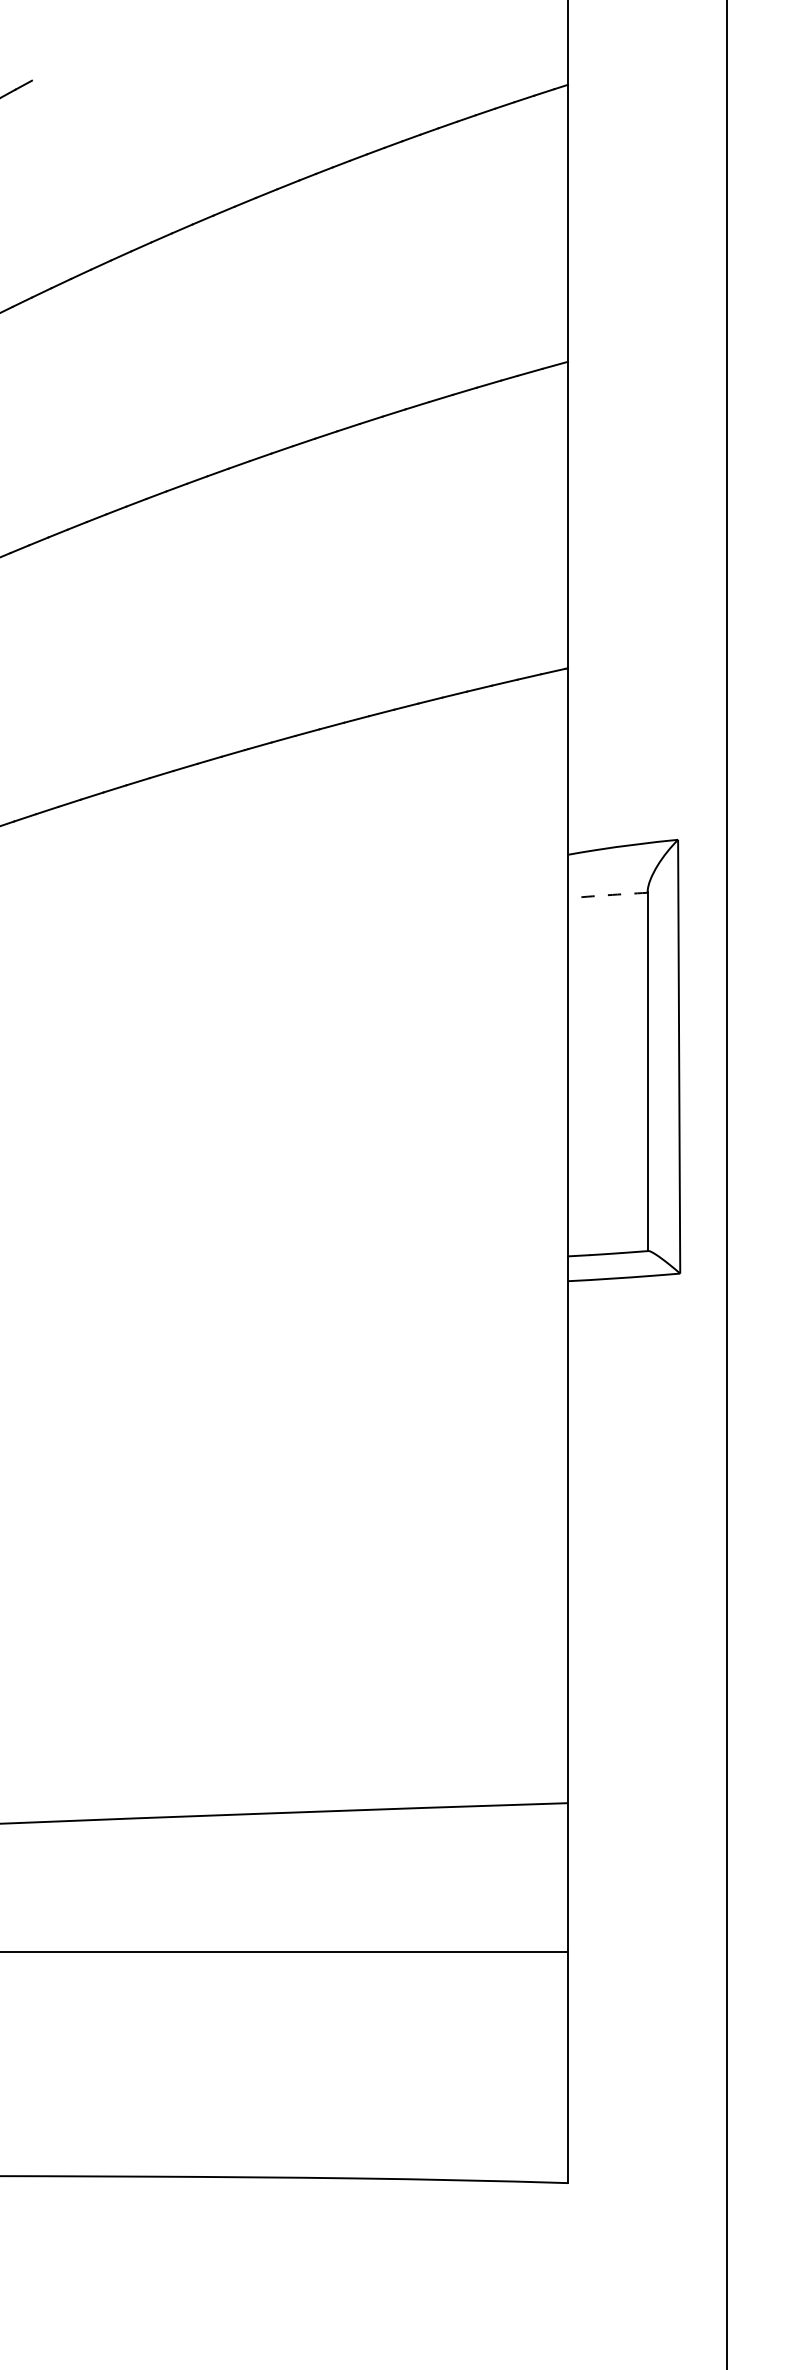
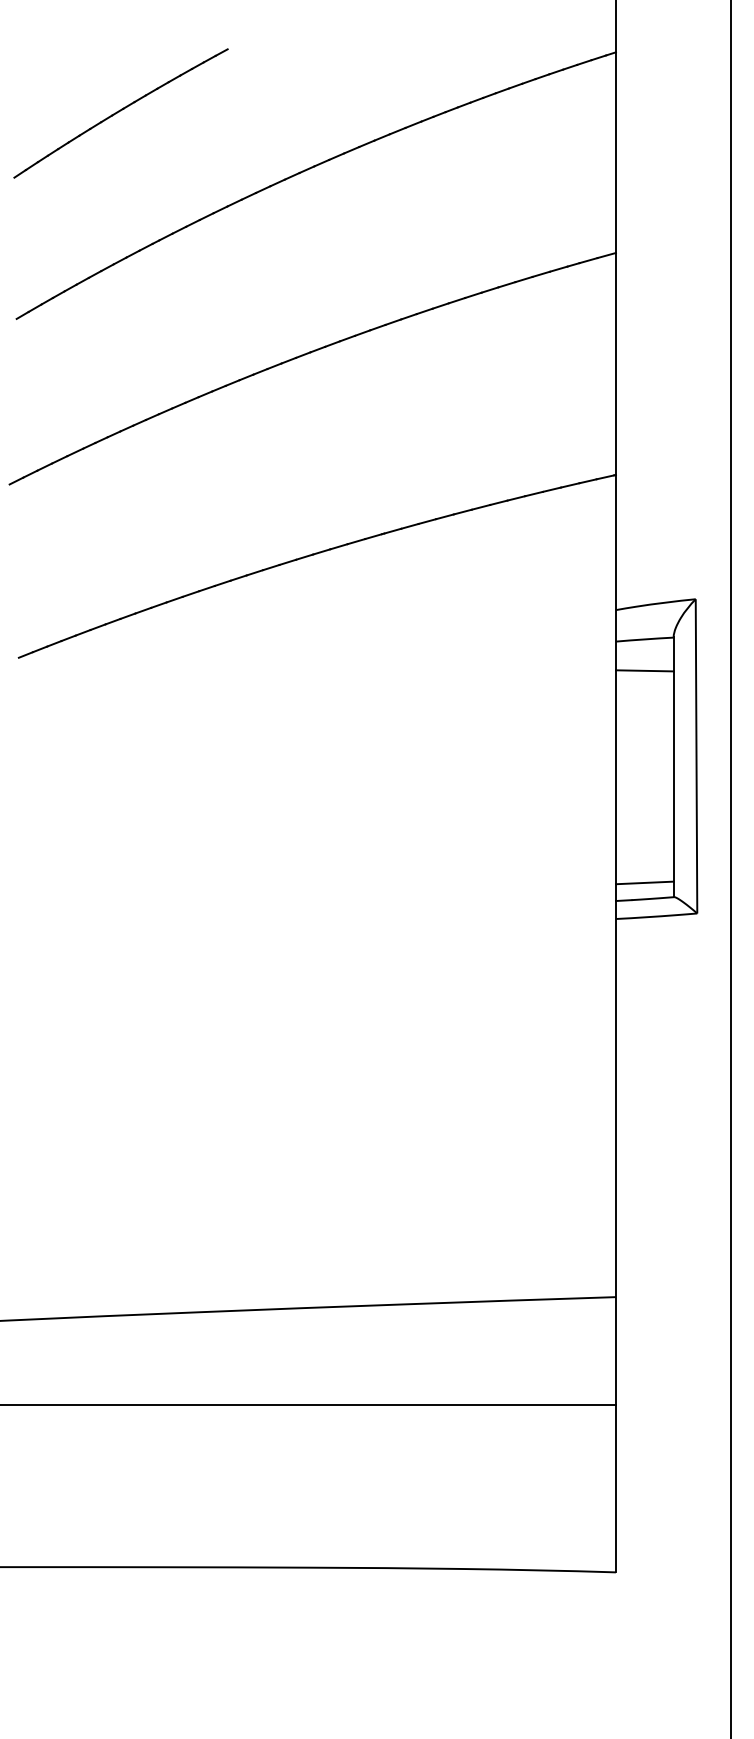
arc: (607, 895) -> (644, 639), dashed -> solid
line: (607, 938) -> (644, 670), added
line: (607, 1230) -> (644, 882), added

